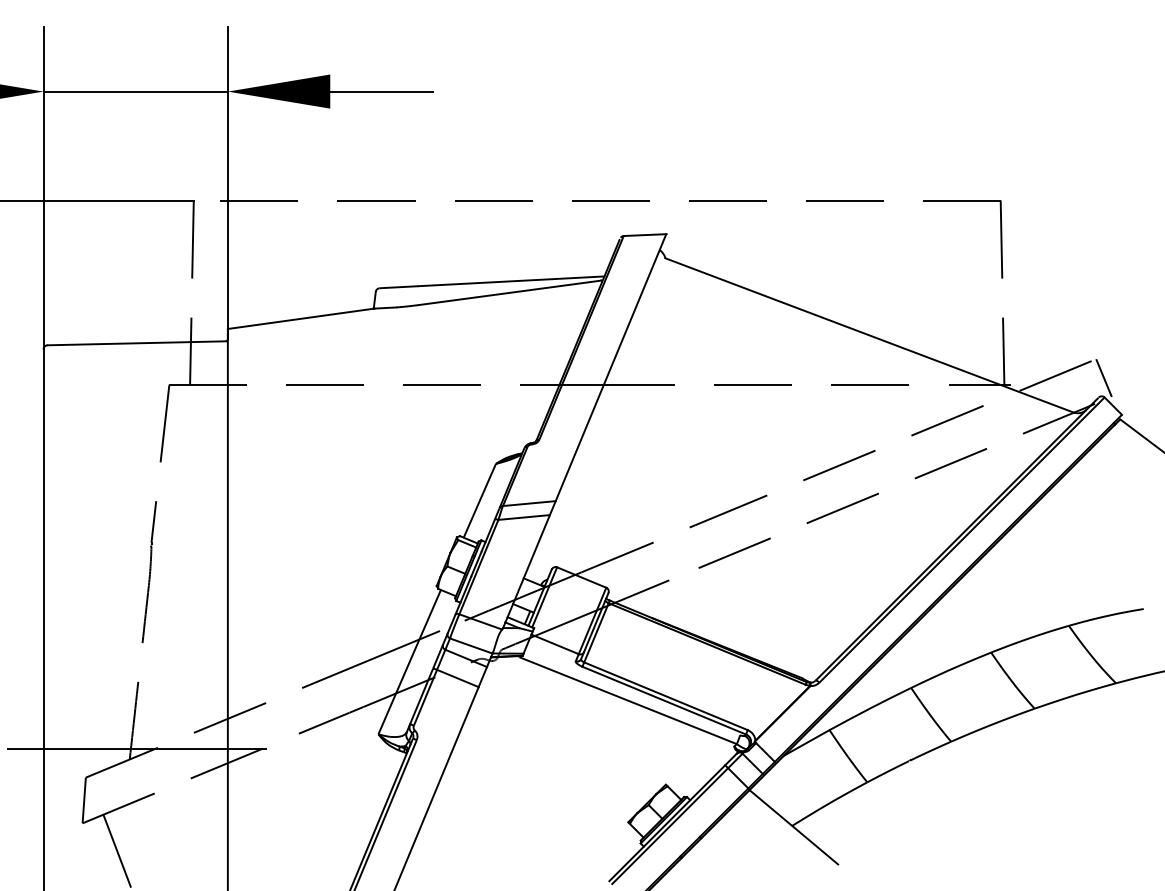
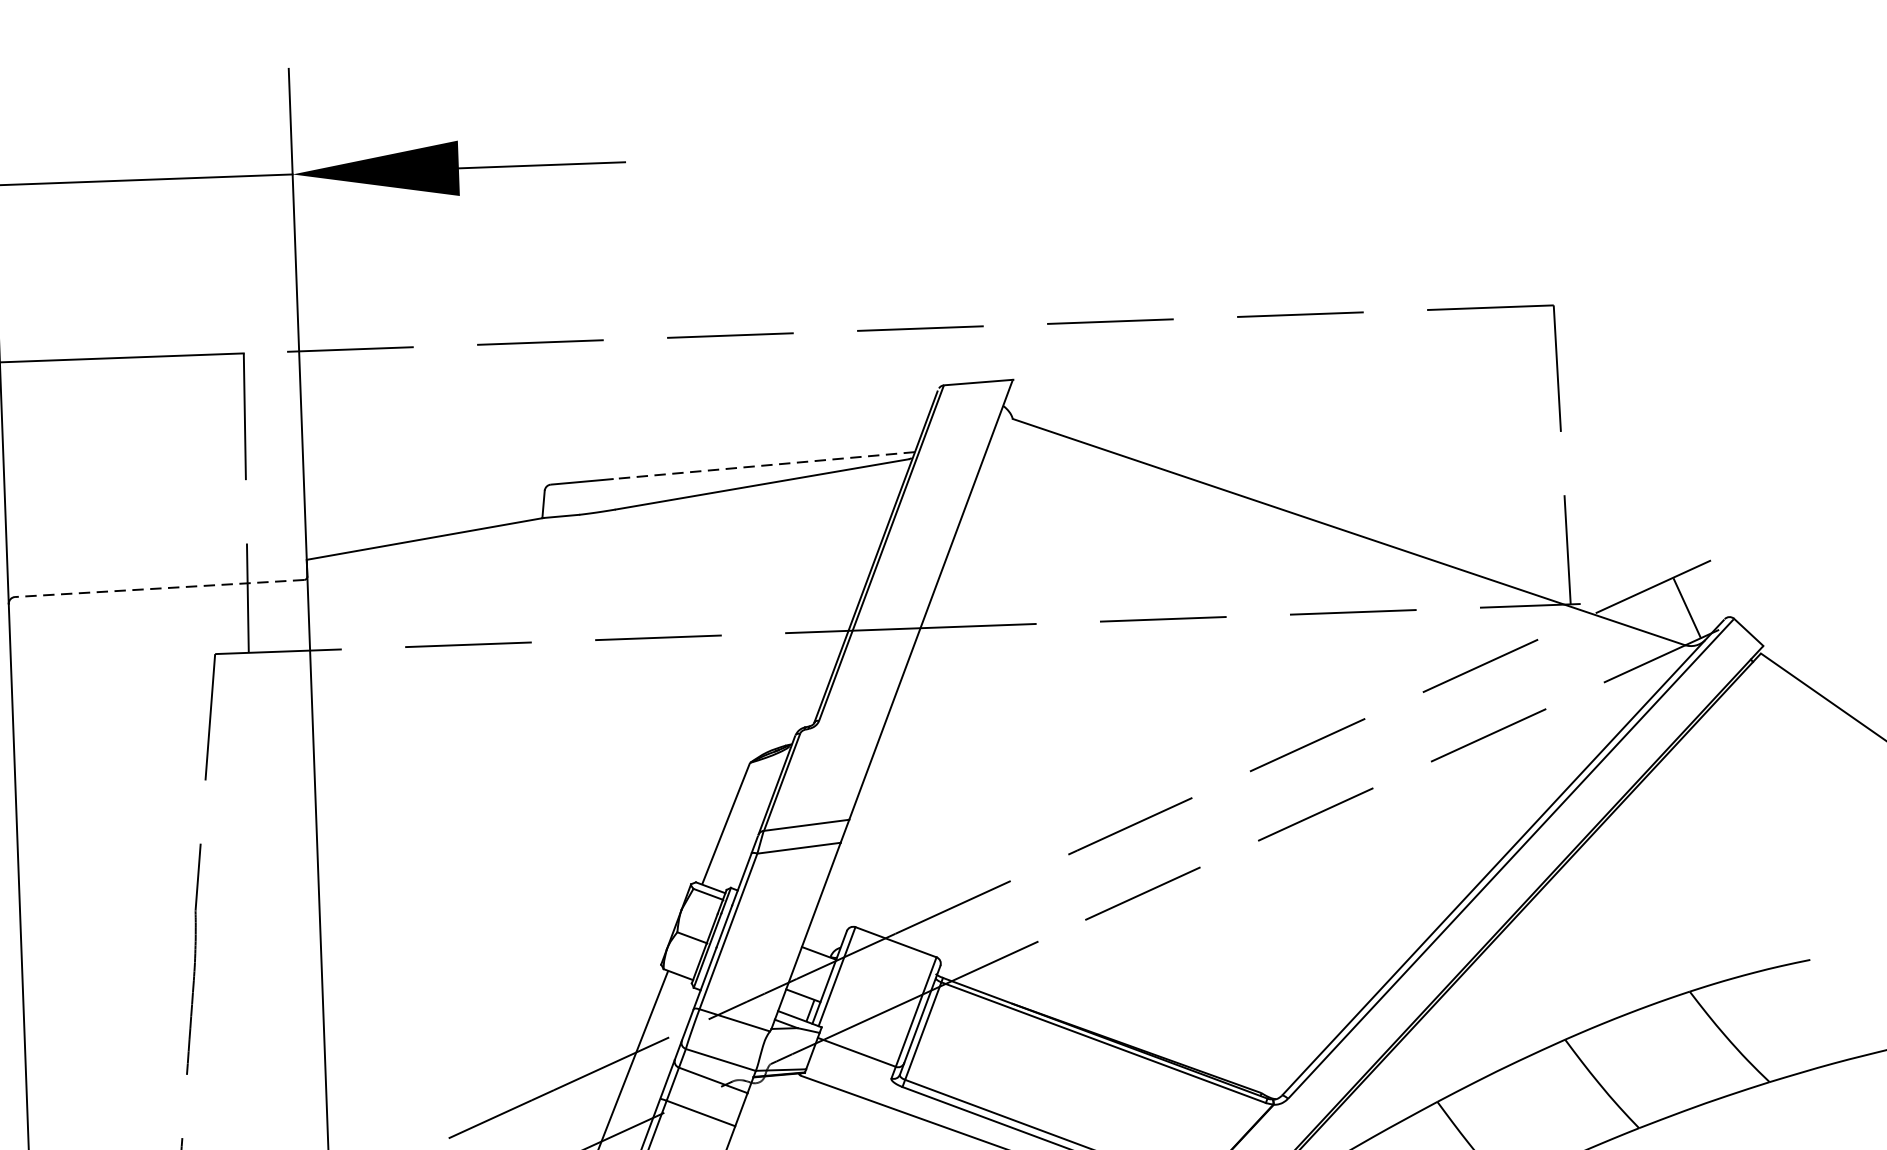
line: (510, 281) -> (762, 465), solid -> dashed
line: (136, 343) -> (159, 588), solid -> dashed
line: (1103, 377) -> (1686, 607), moved

